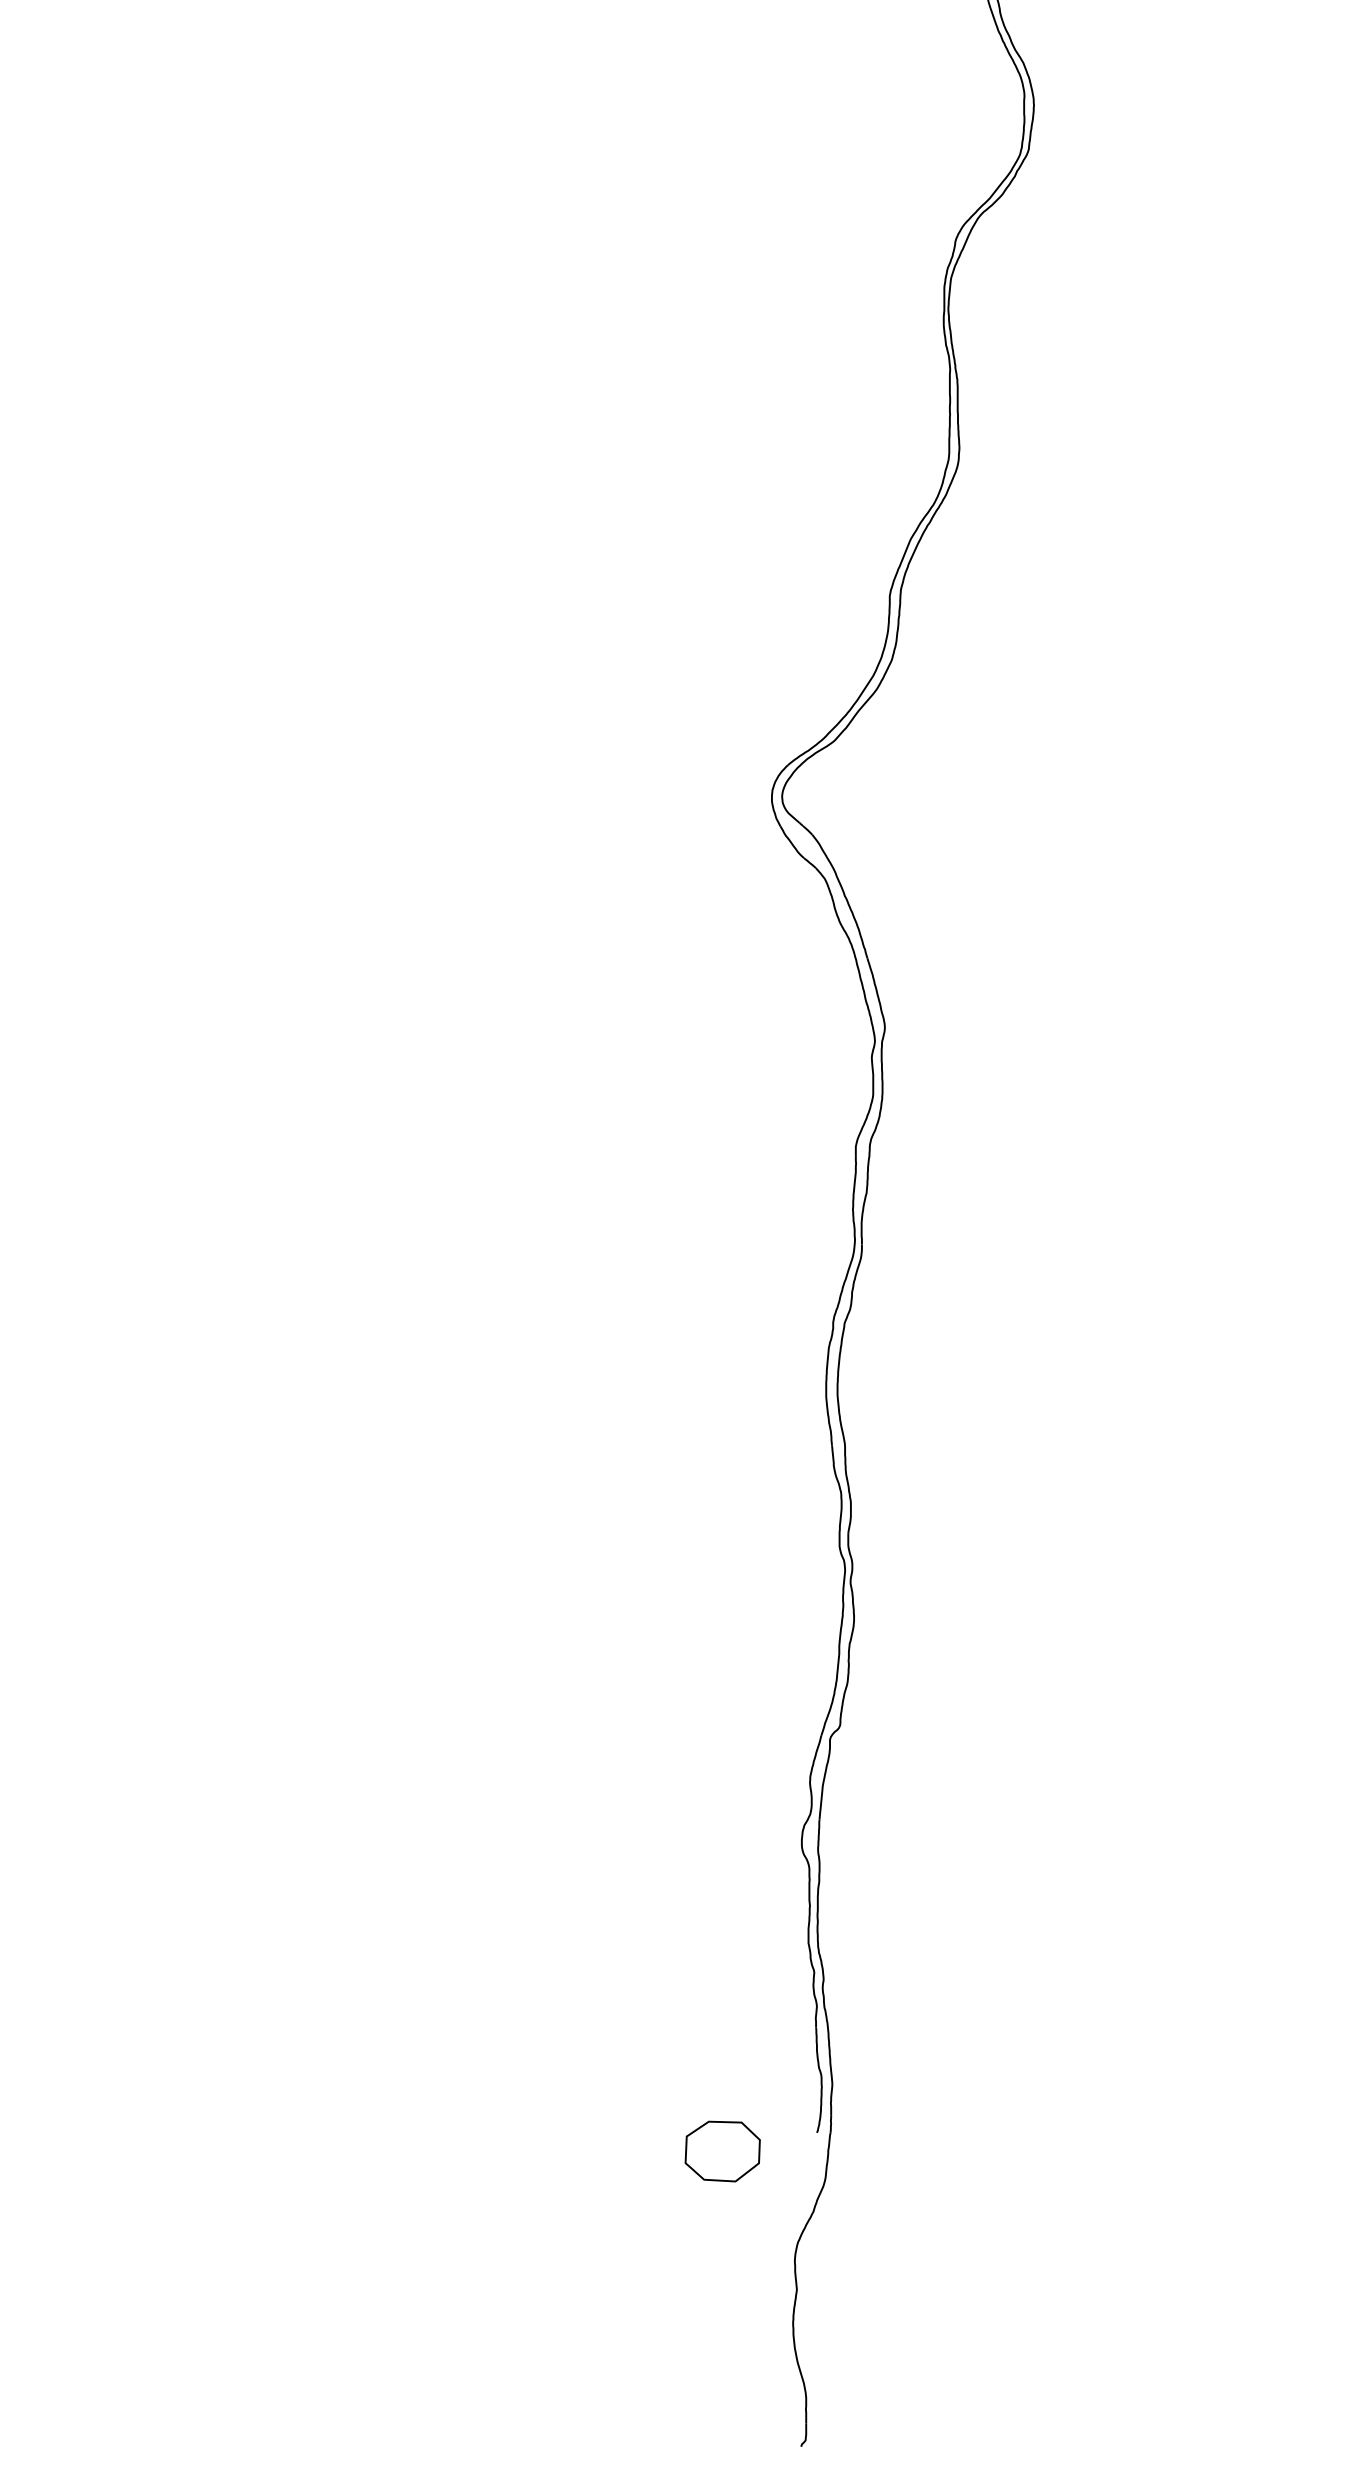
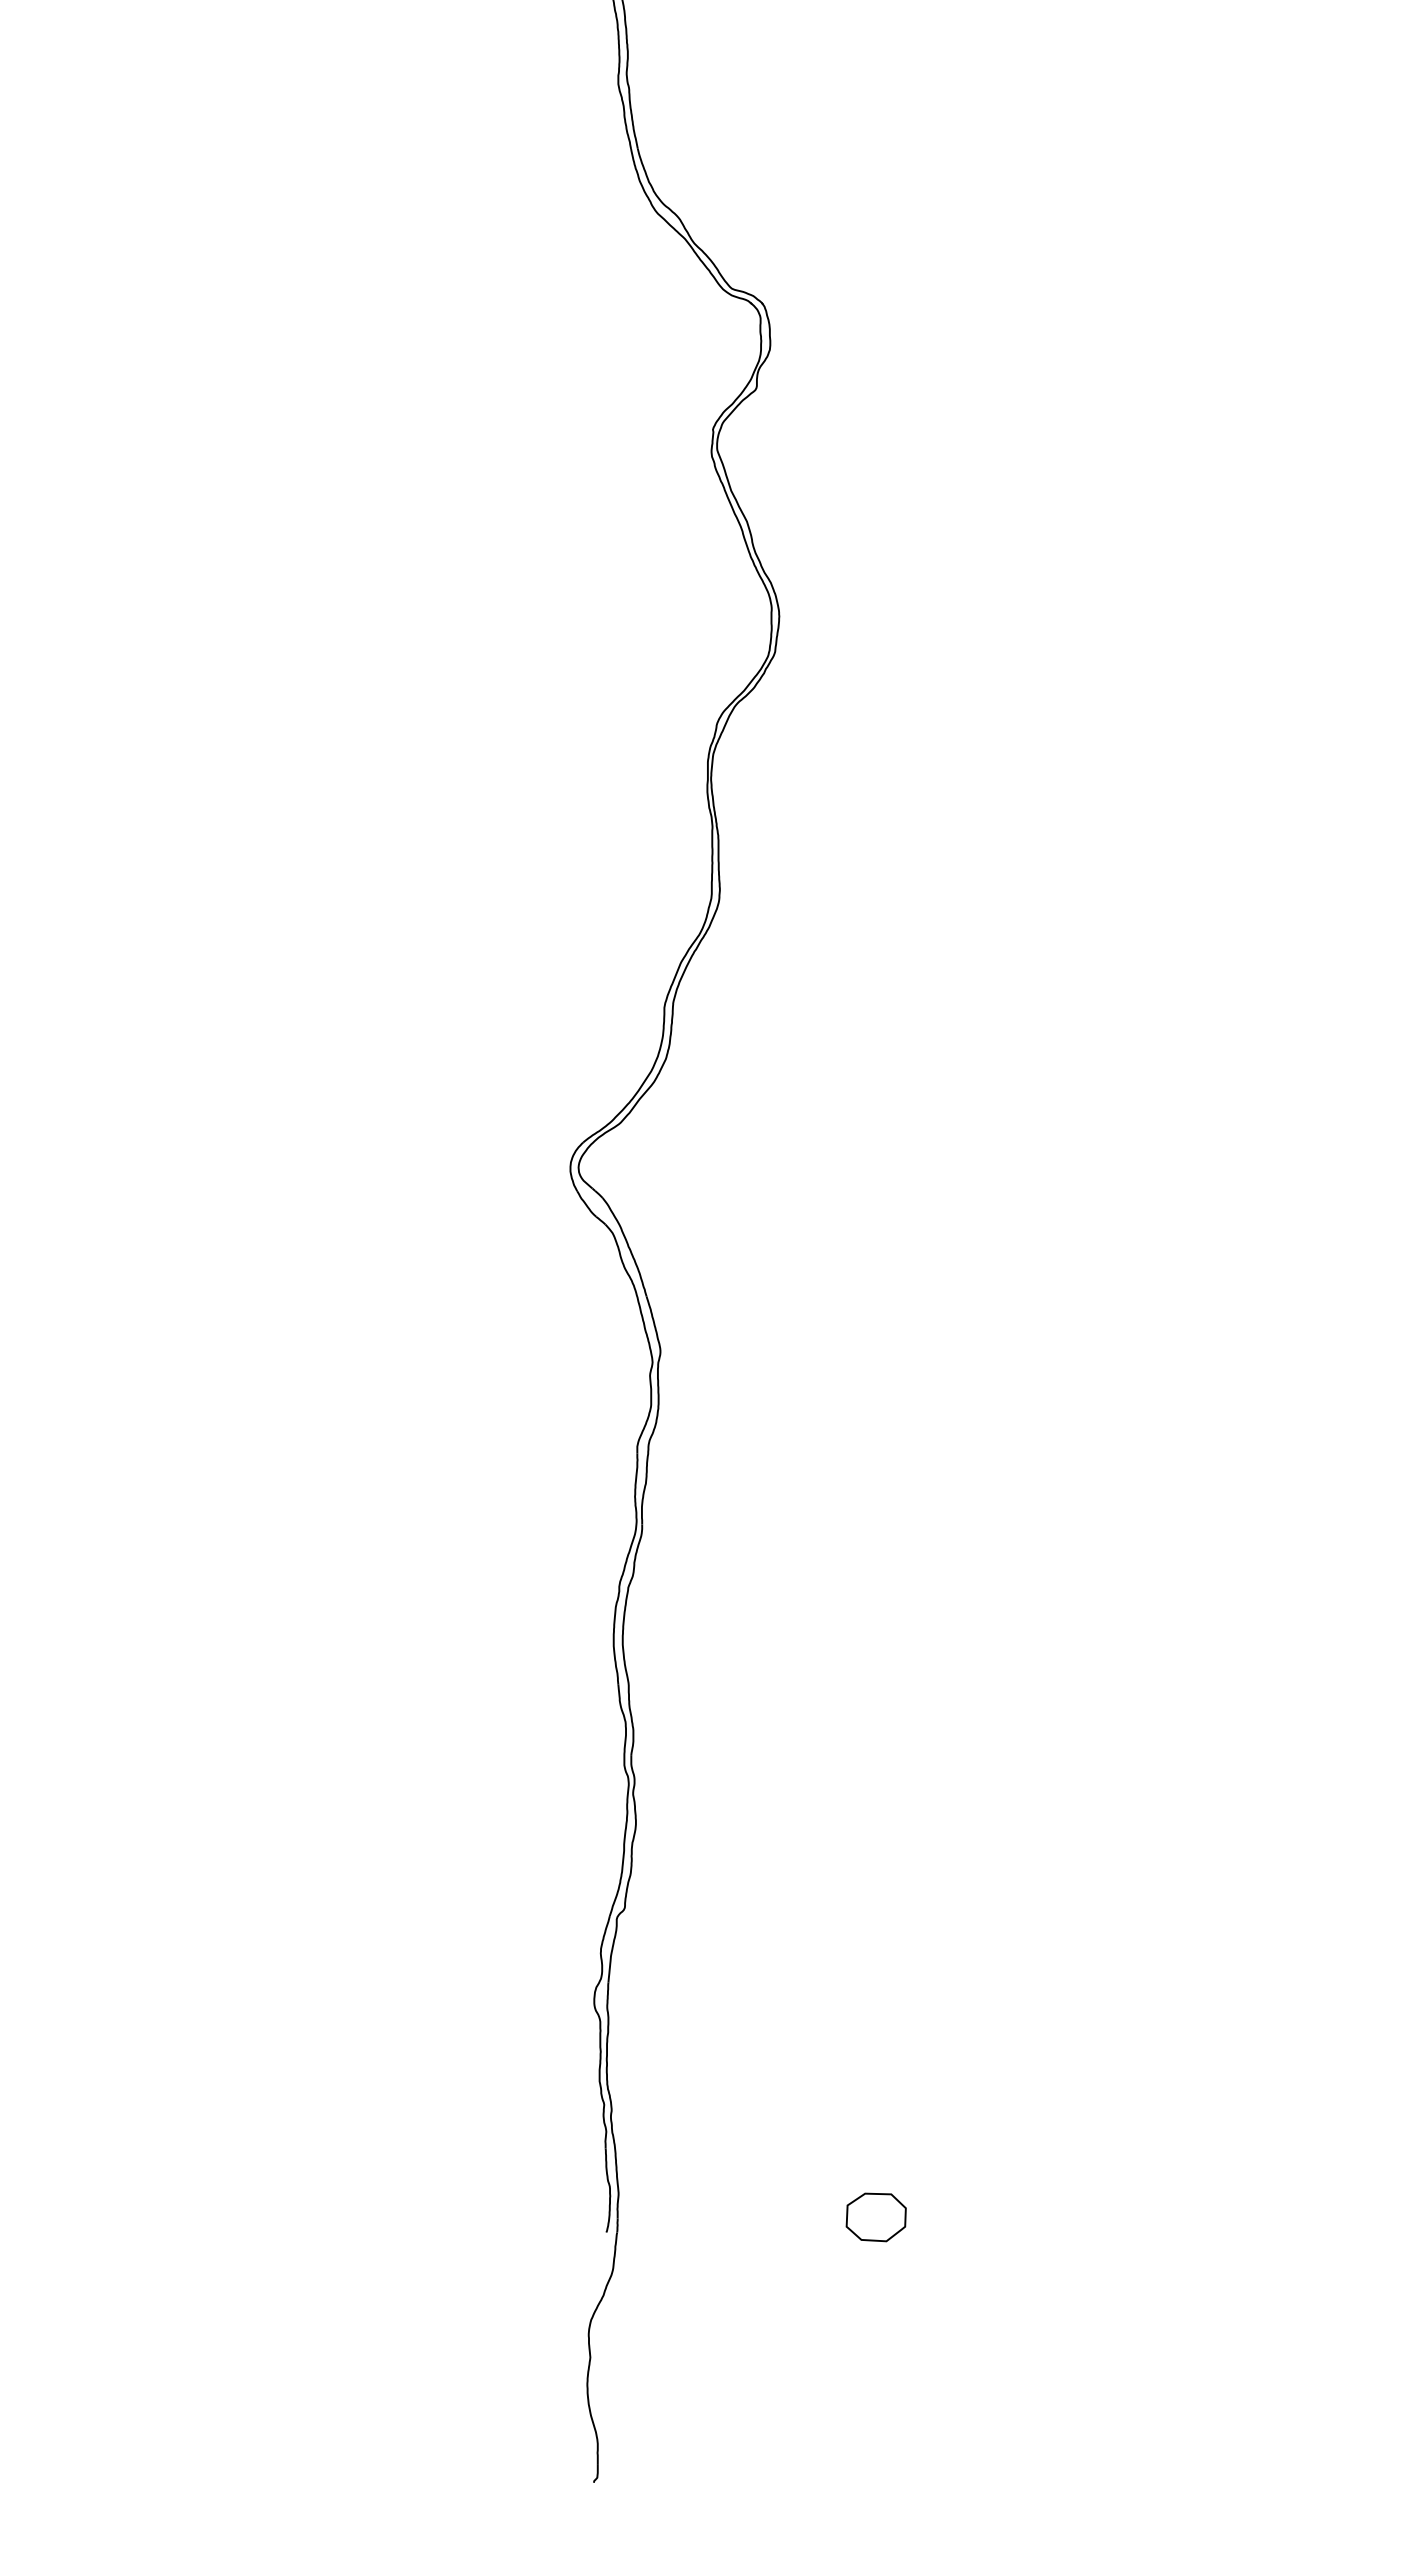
part: (721, 2151) -> (875, 2217), moved

